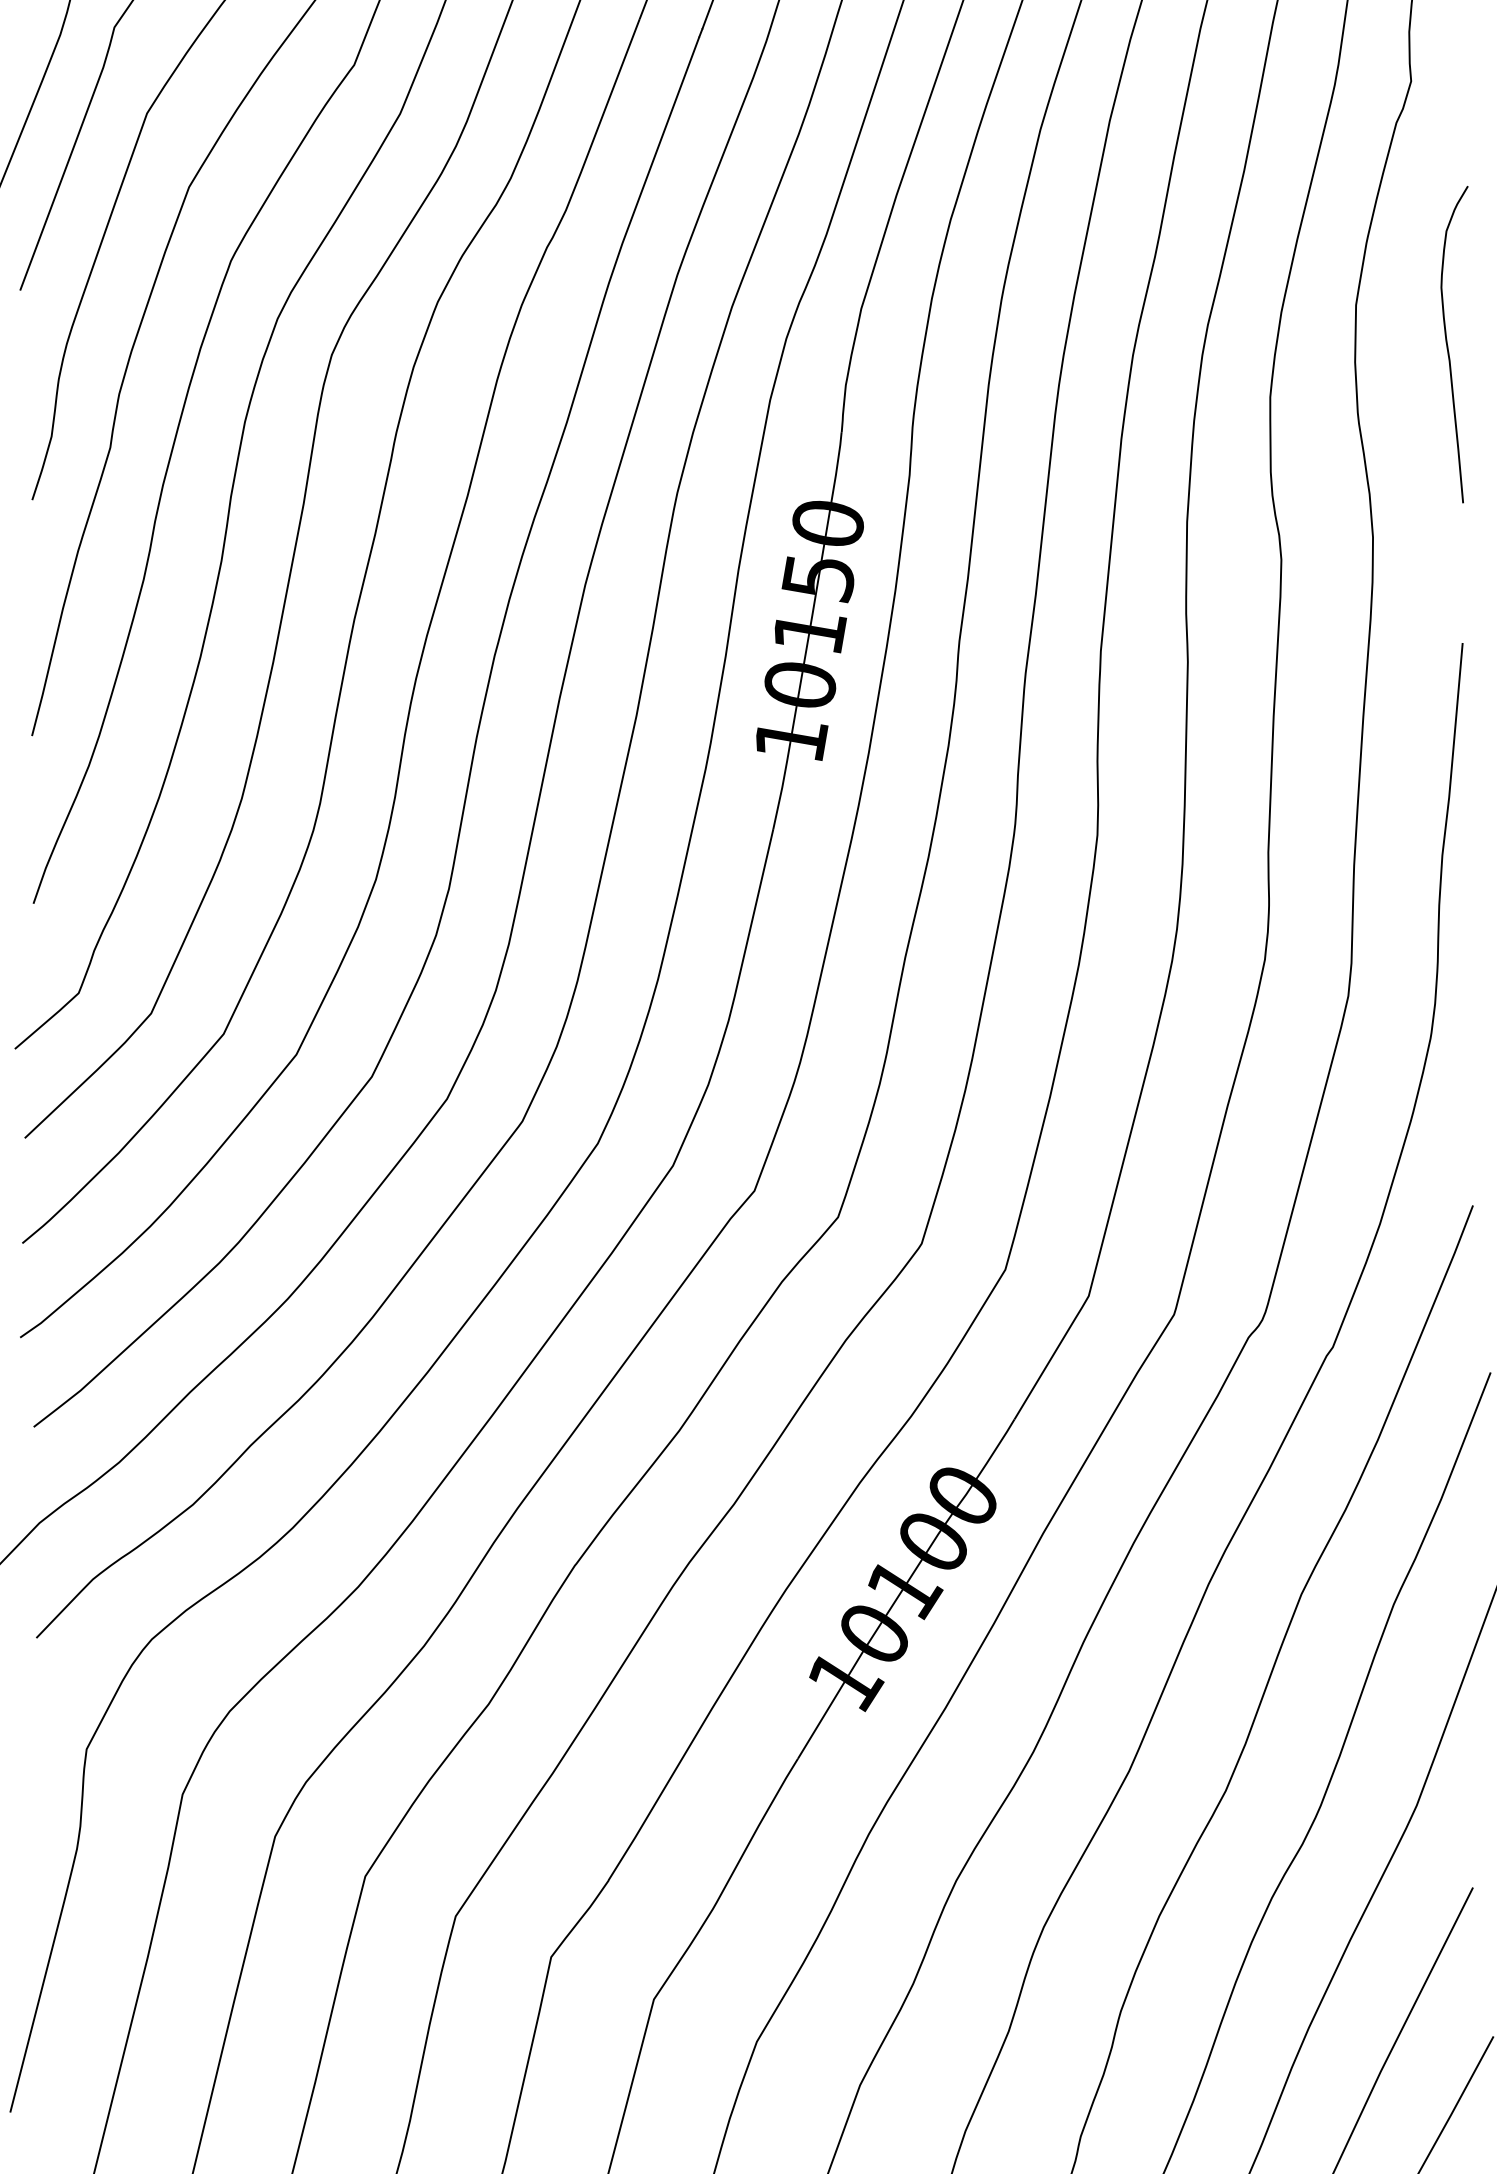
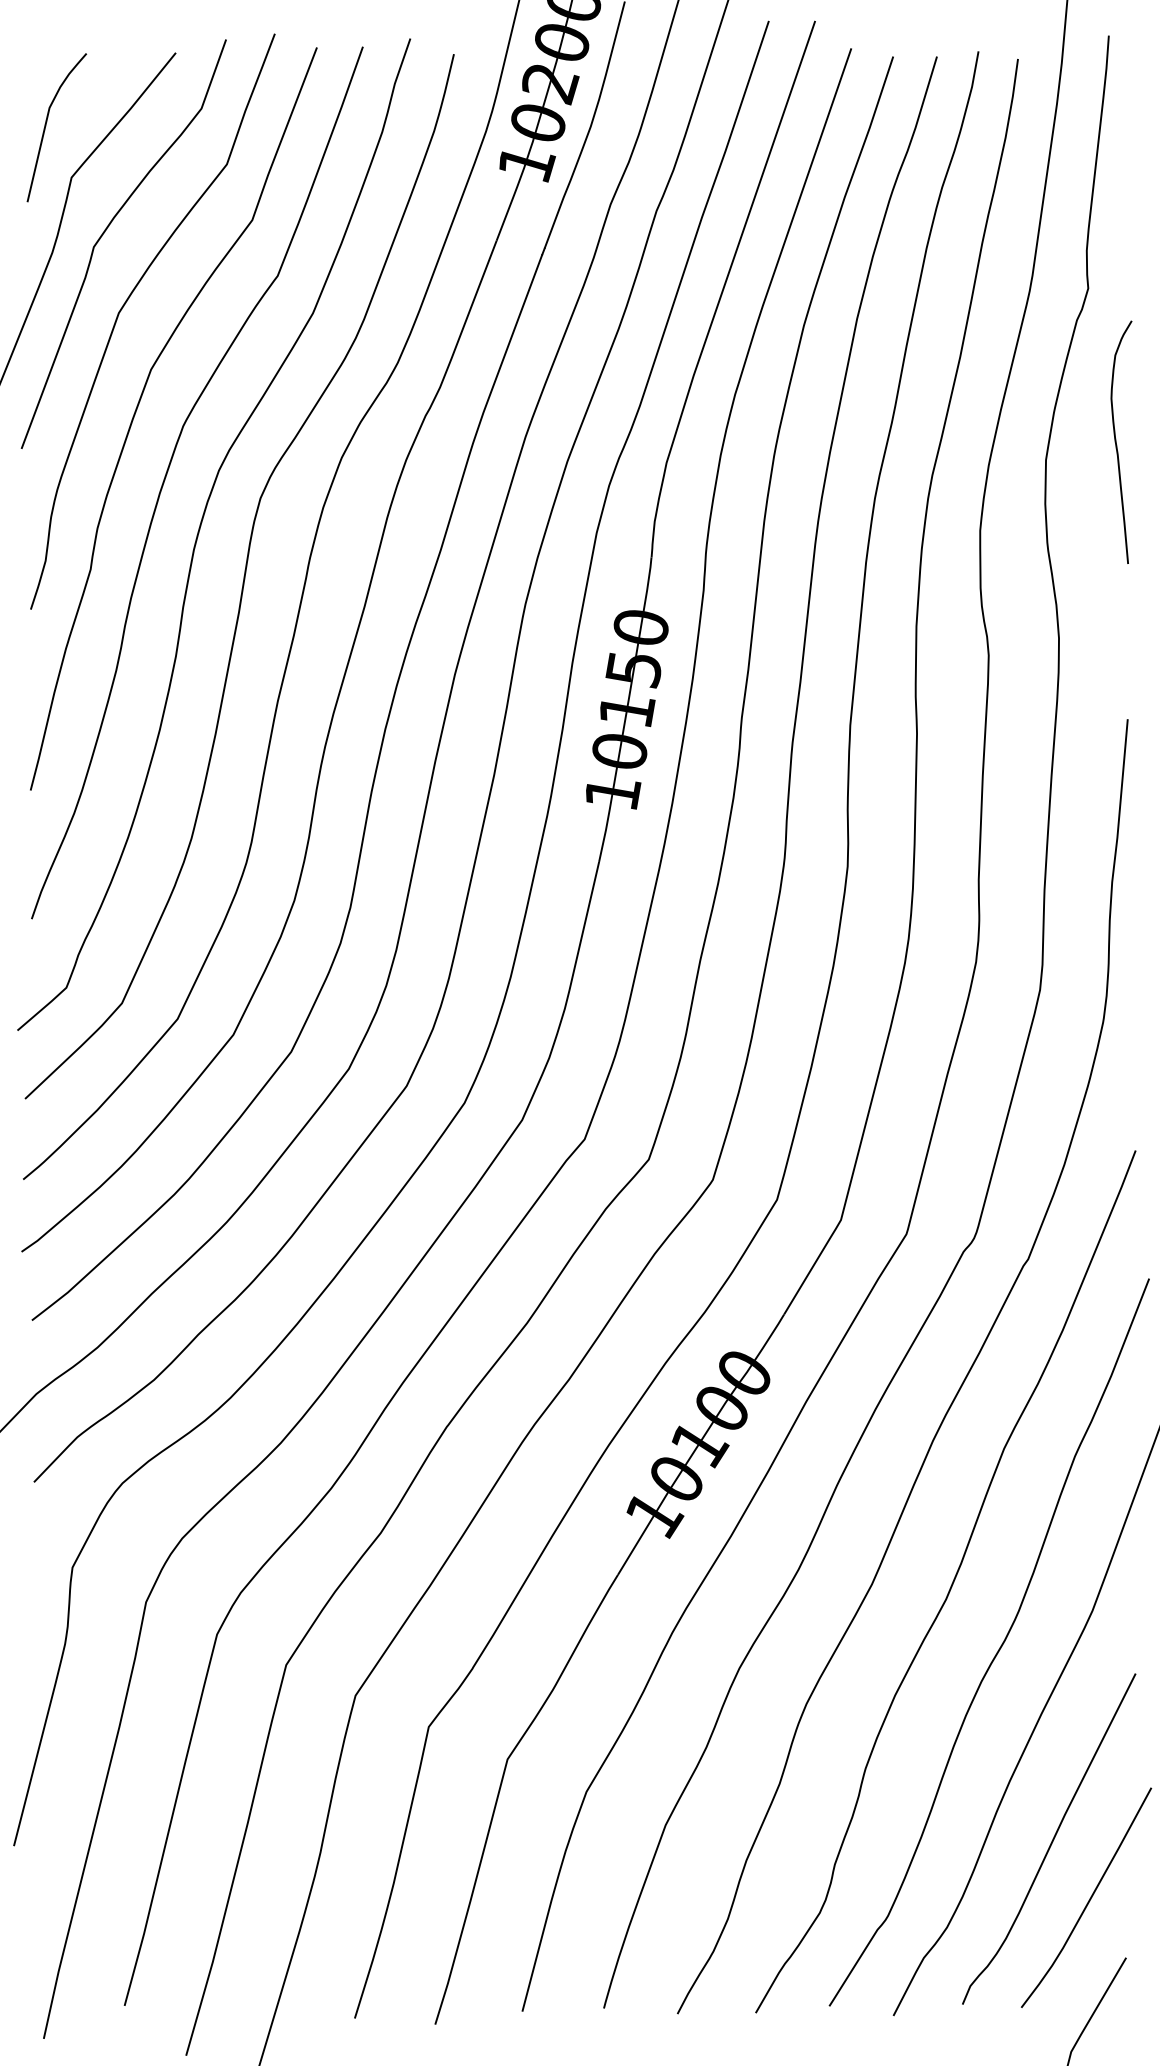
curve: (1447, 343) -> (1116, 441), moved

